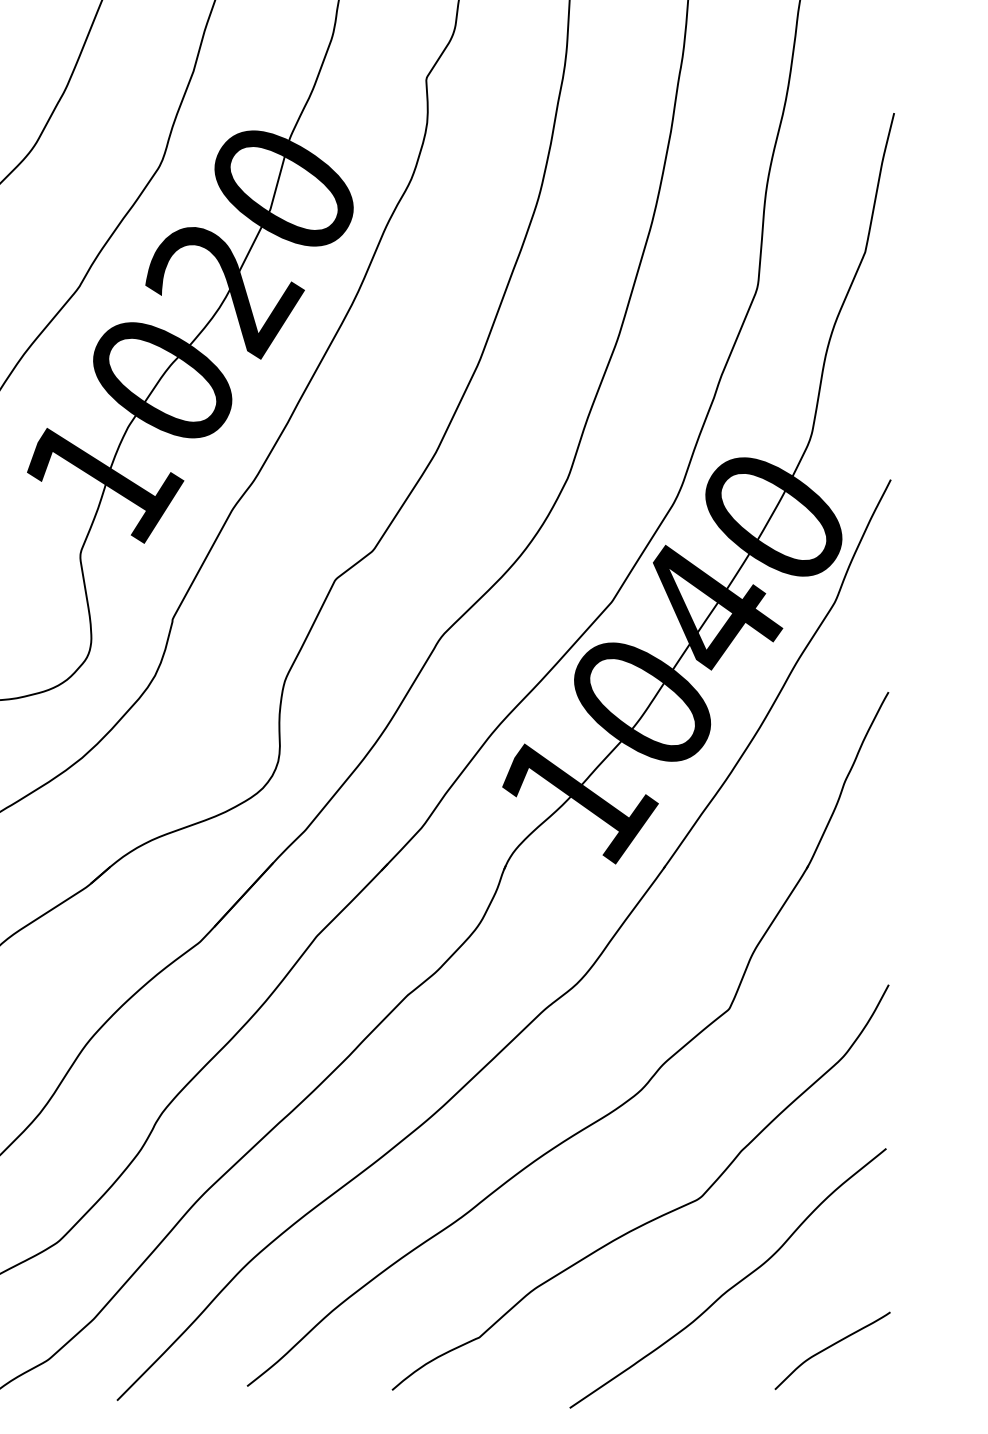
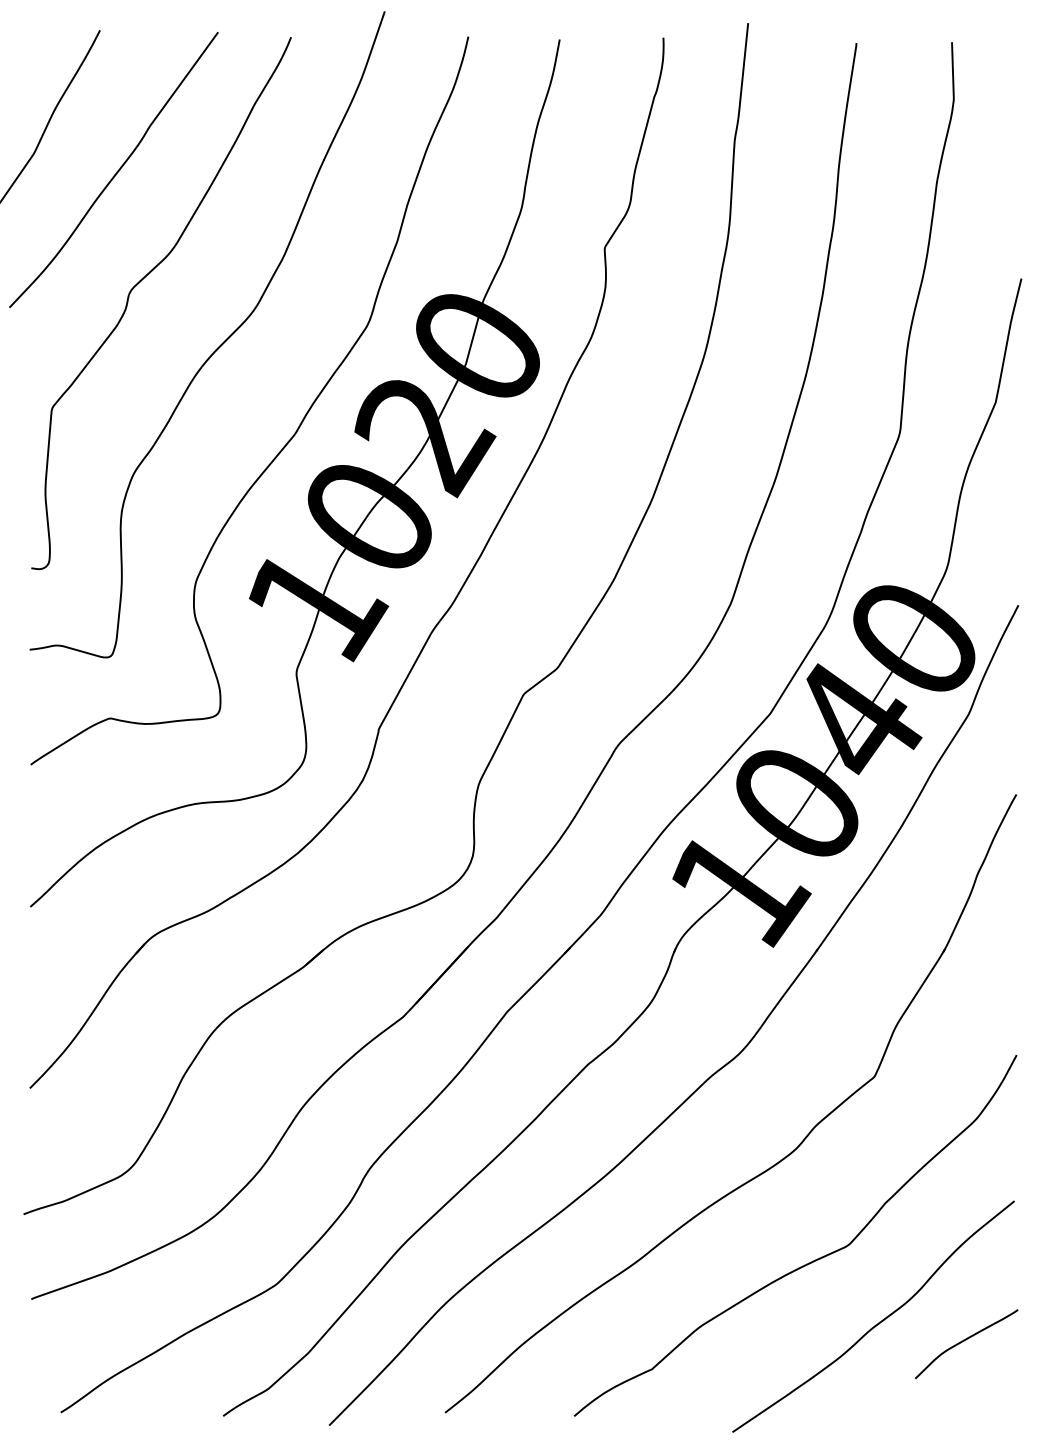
curve: (830, 1347) -> (964, 1341), moved

